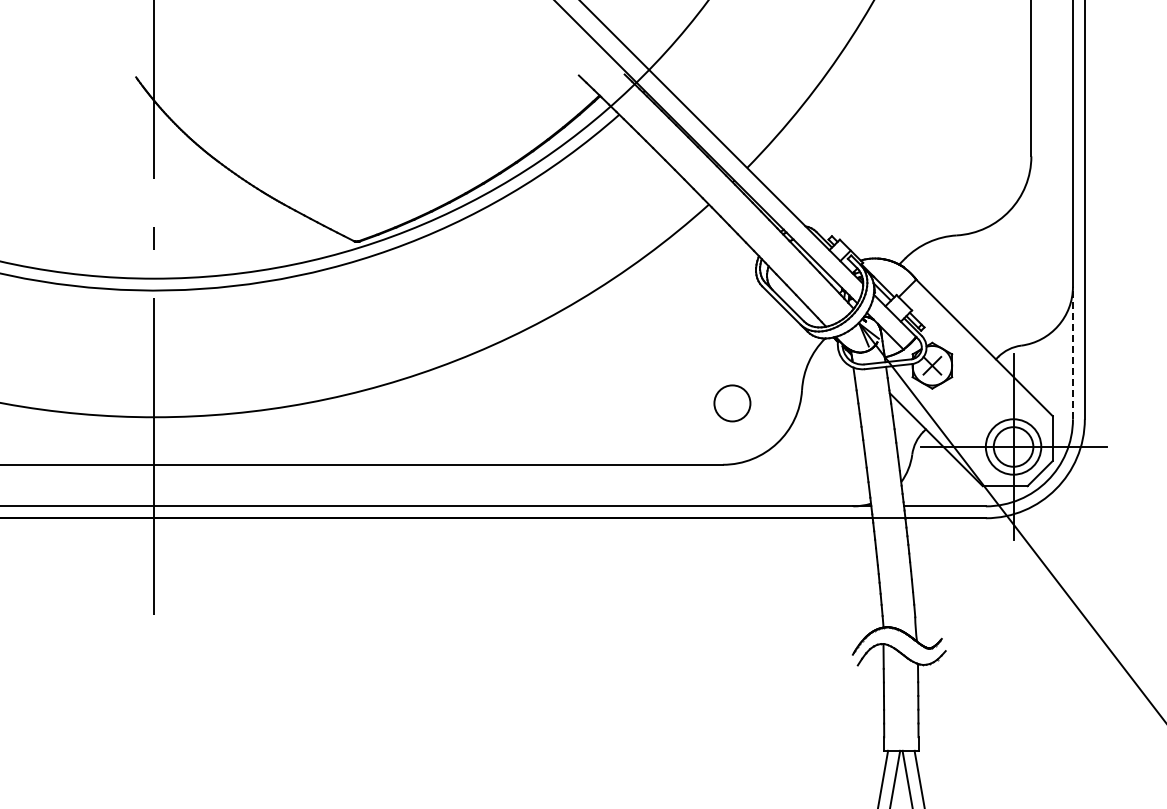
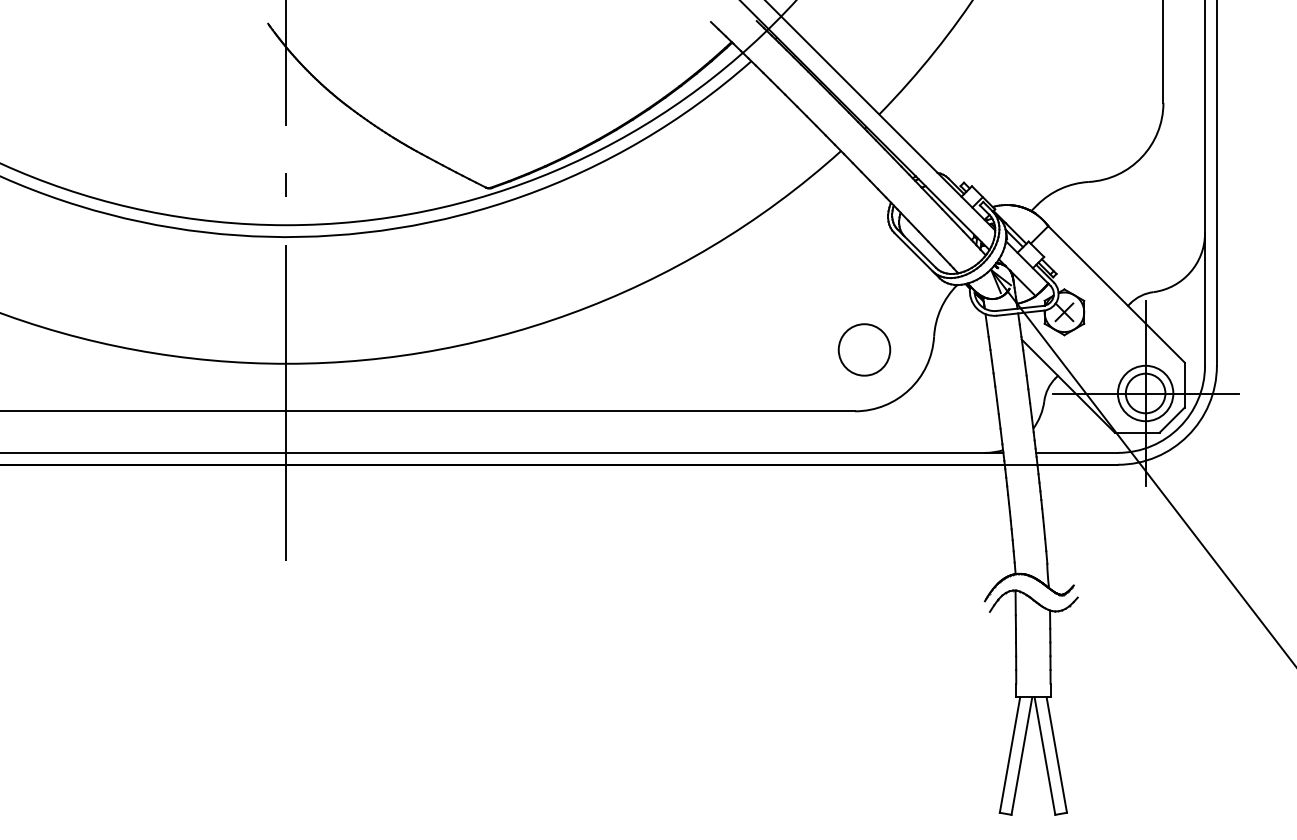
line: (1073, 352) -> (1205, 299), dashed -> solid
circle: (732, 402) -> (864, 349), size x1.43

